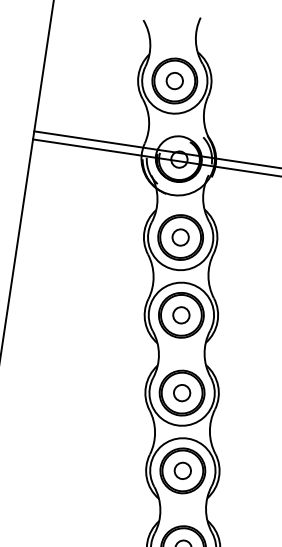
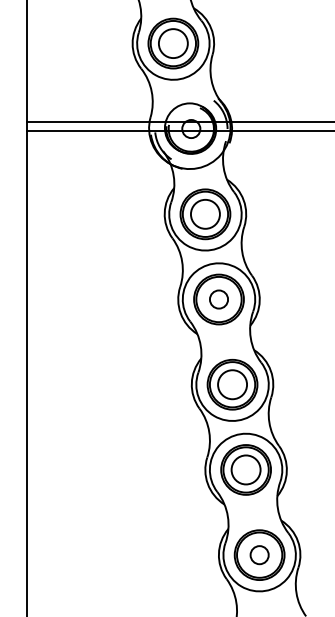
circle: (174, 80) -> (173, 43), size x1.6
circle: (180, 237) -> (205, 214), size x1.6
circle: (182, 392) -> (232, 384), size x1.6
circle: (183, 470) -> (246, 469), size x1.6

